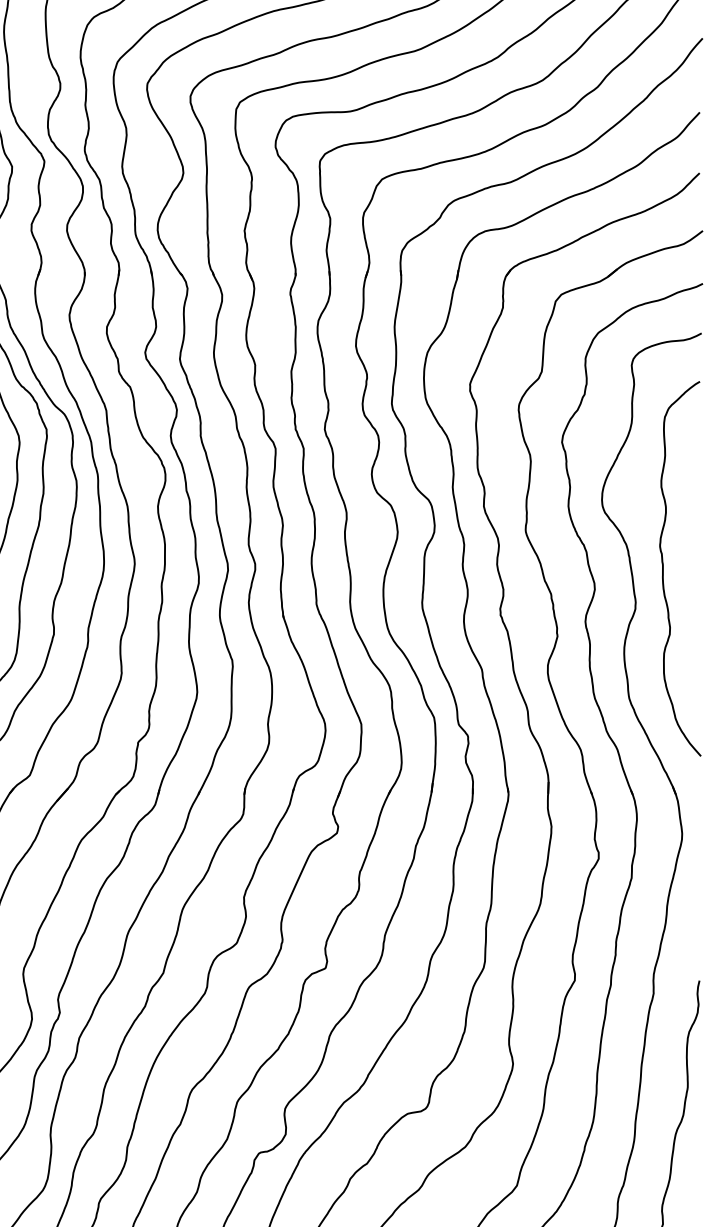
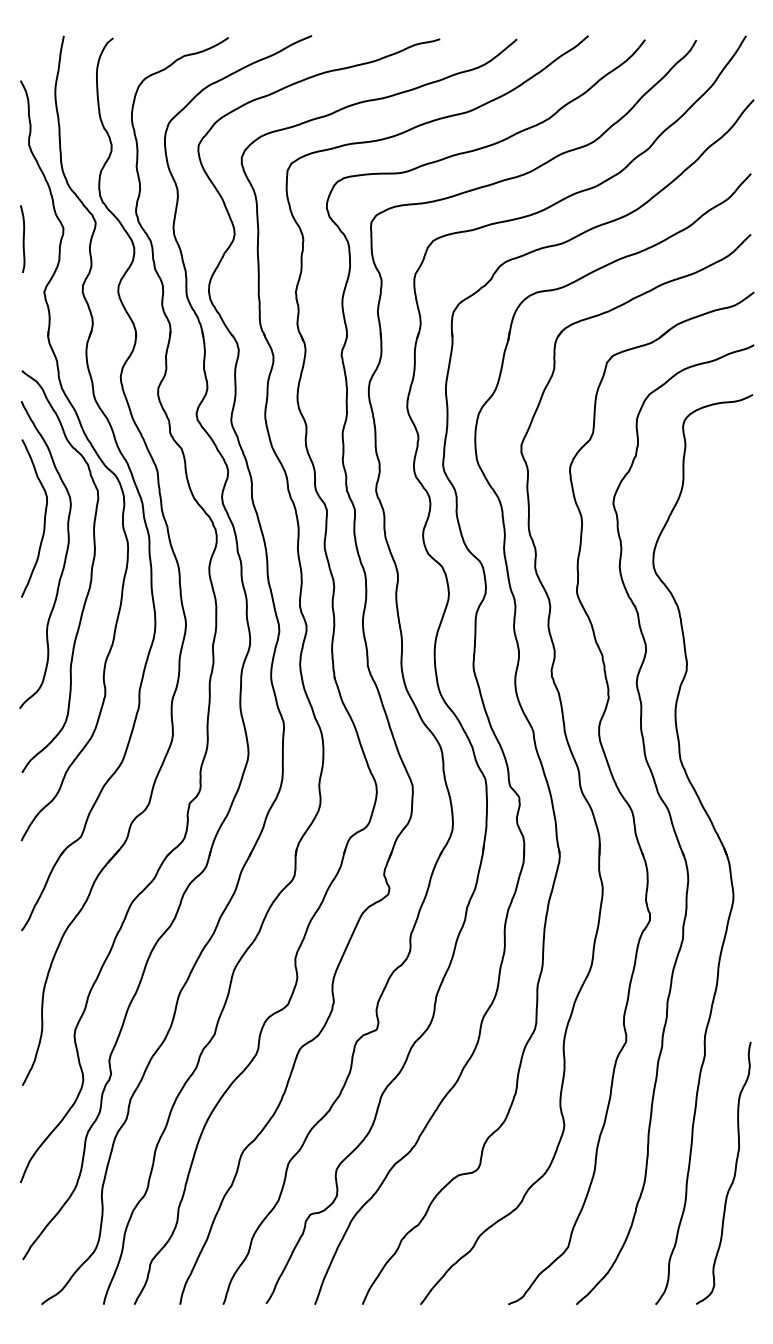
curve: (664, 568) -> (715, 629), removed

